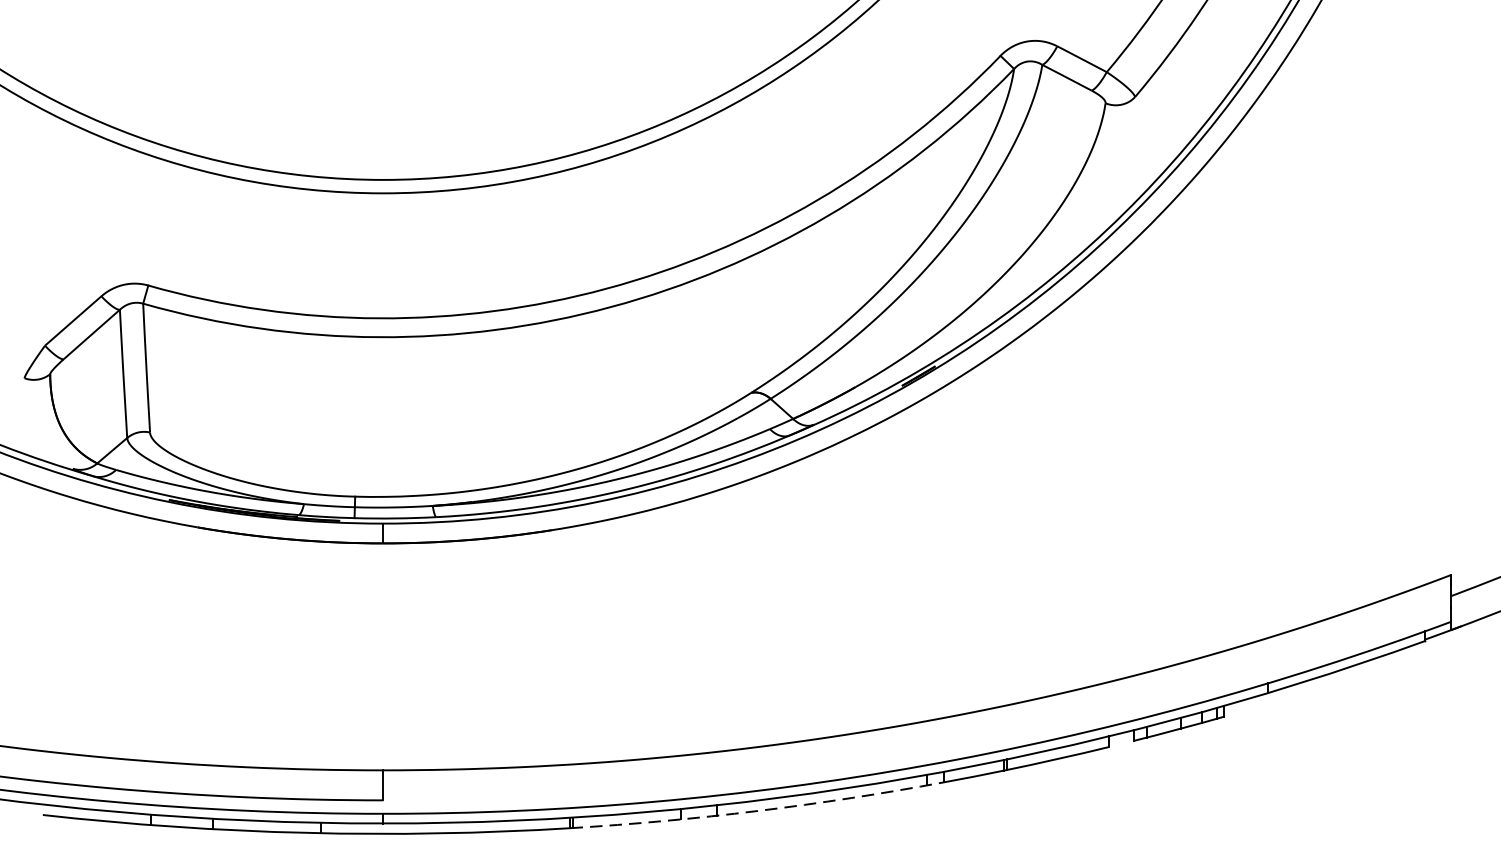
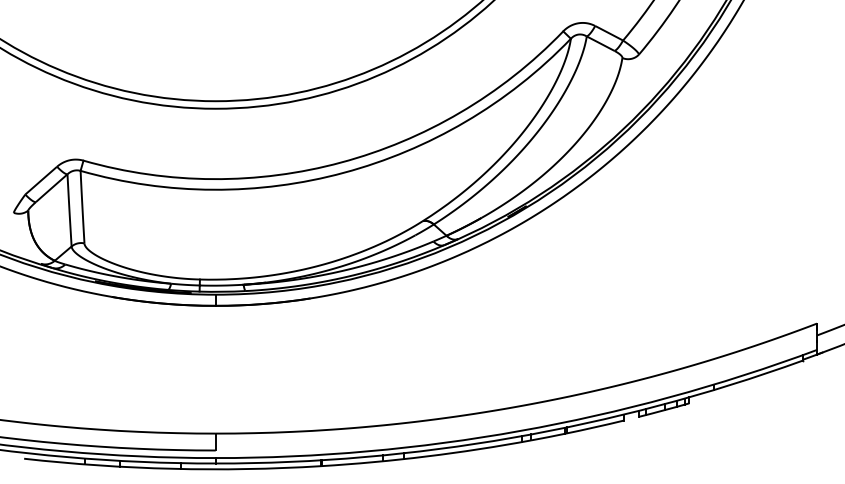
arc: (757, 811) -> (426, 456), dashed -> solid

